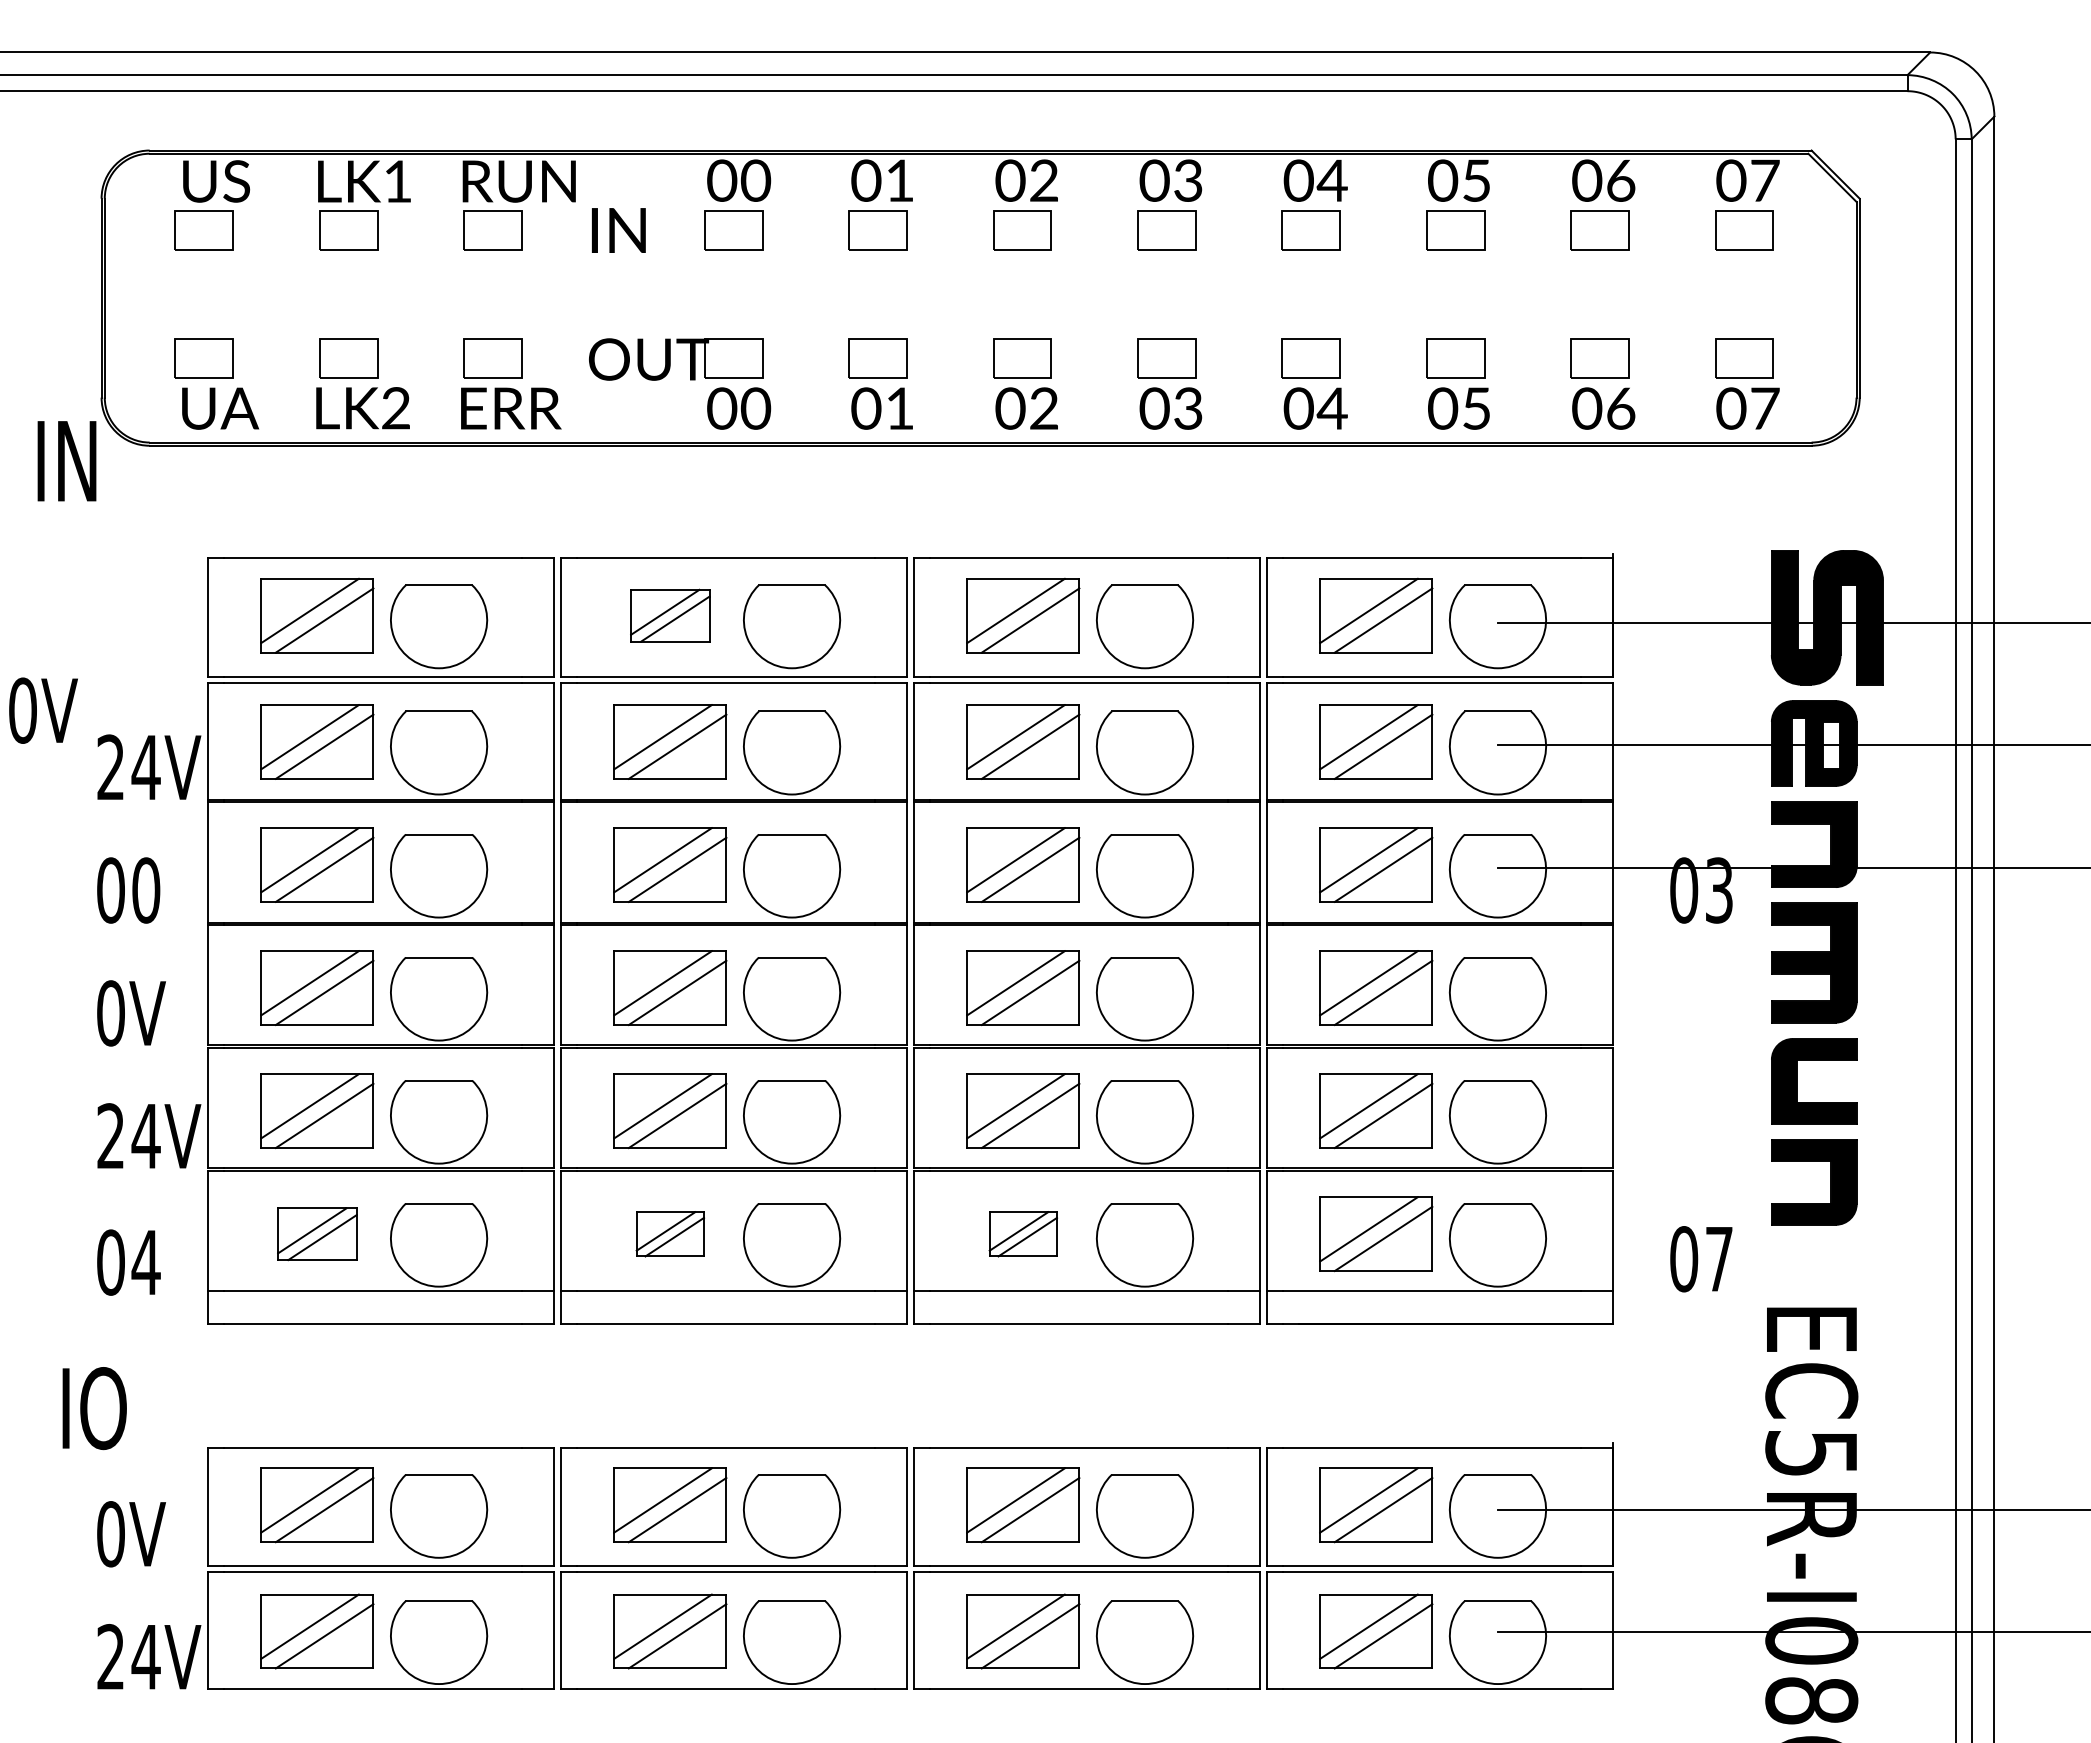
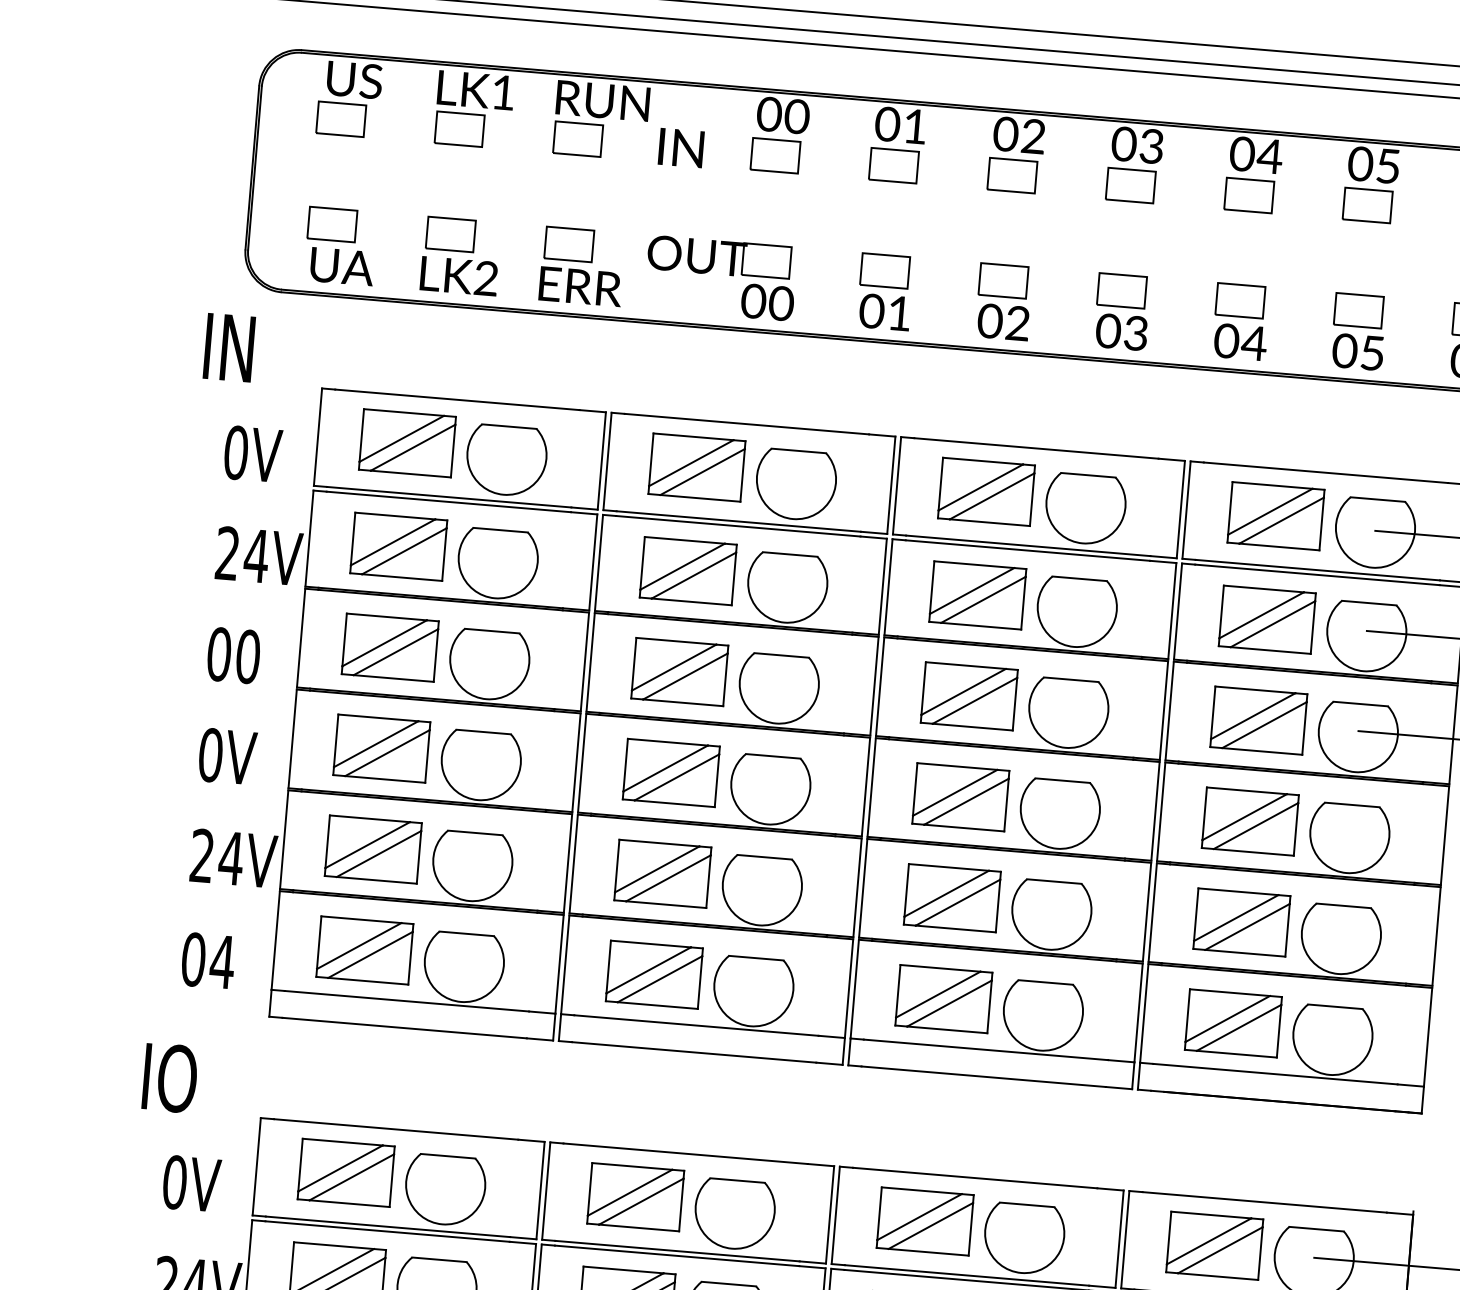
text: (66, 461) -> (228, 347), moved
part: (670, 615) -> (697, 467), size x1.43
text: (43, 710) -> (253, 454), moved
part: (317, 1234) -> (364, 950), size x1.43
part: (670, 1234) -> (654, 975), size x1.67
part: (1023, 1234) -> (944, 999), size x1.67

